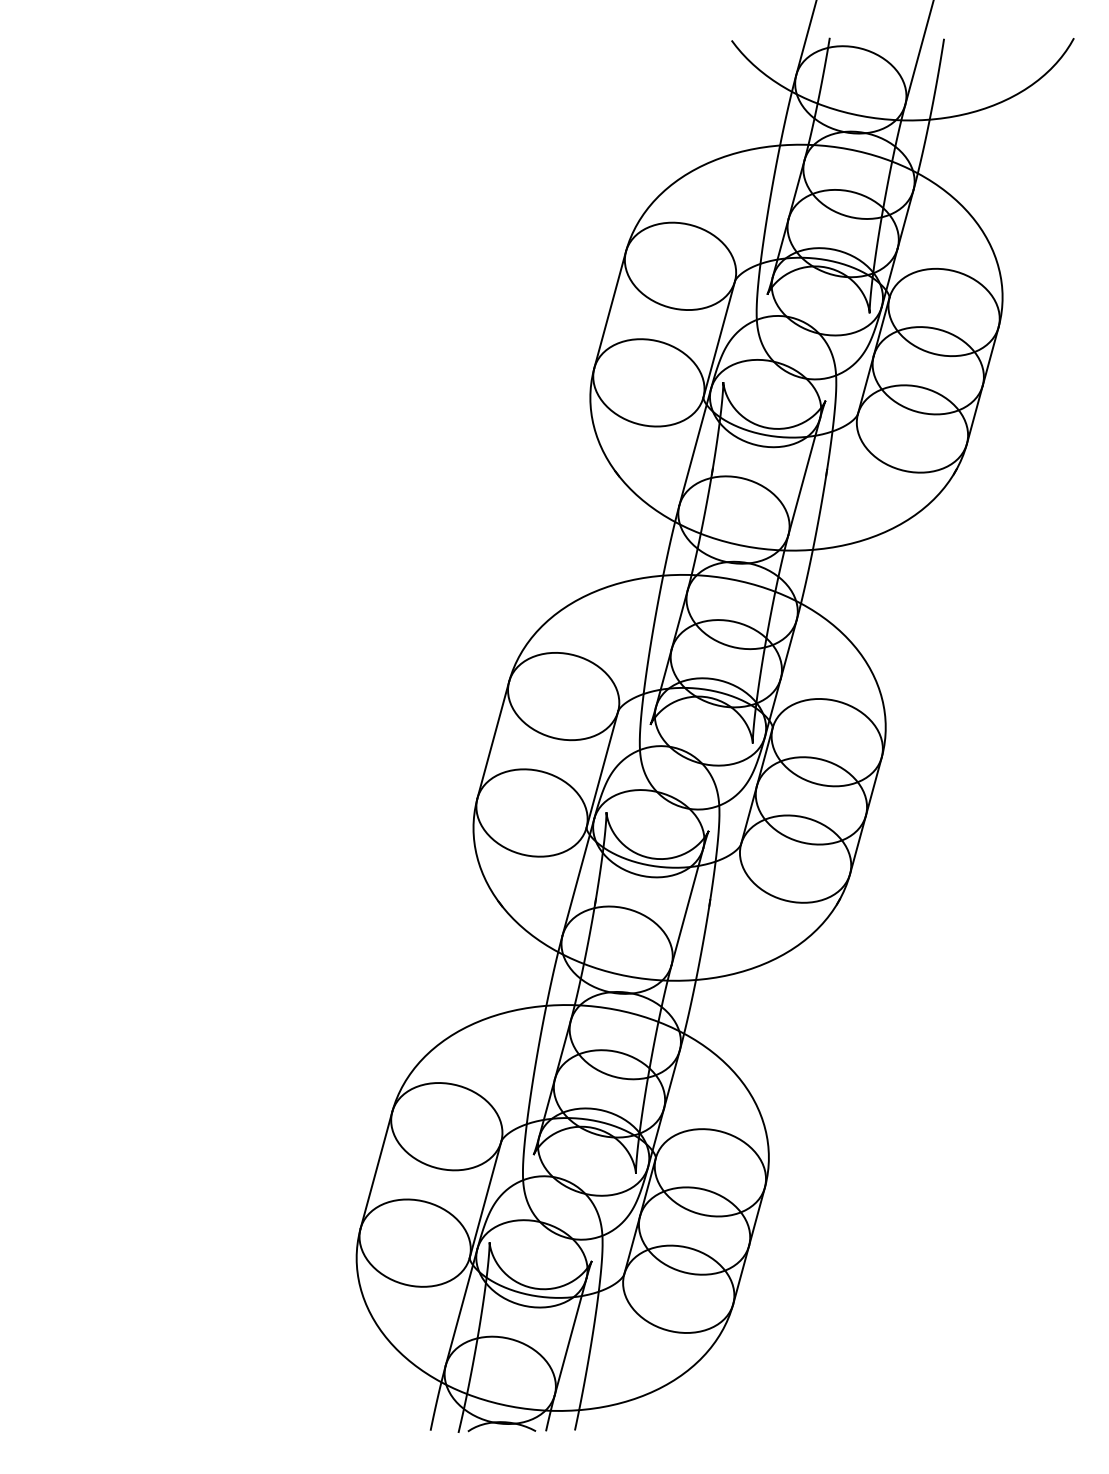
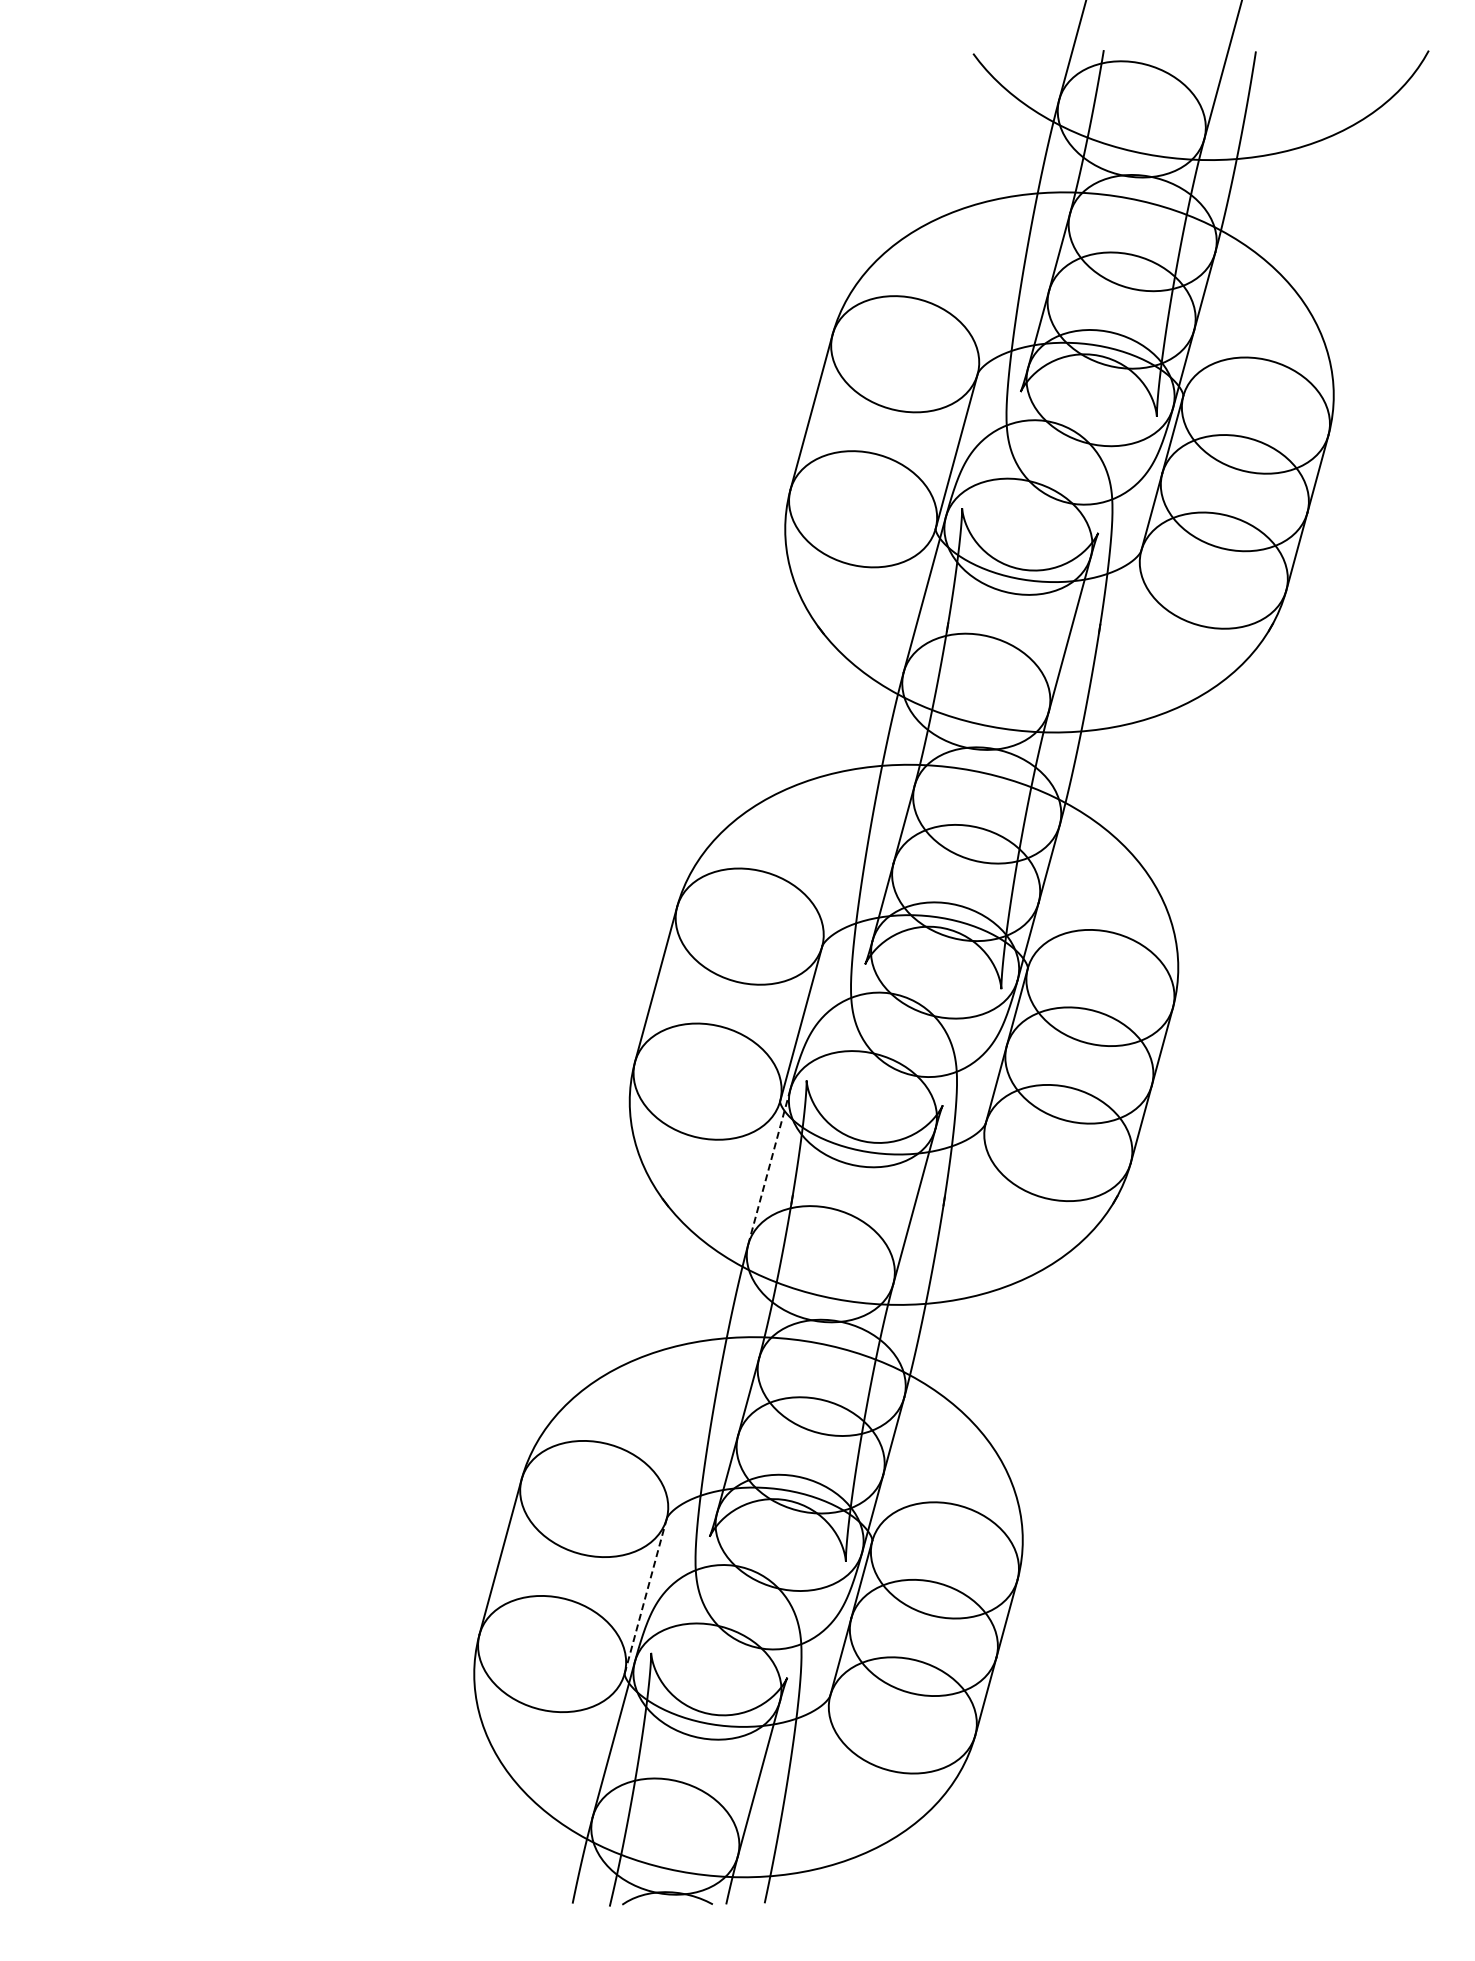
line: (578, 877) -> (769, 1167), solid -> dashed
line: (485, 1199) -> (645, 1595), solid -> dashed

